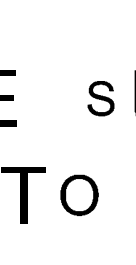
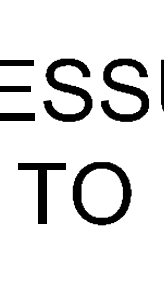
fill: (47, 98) -> (67, 89), added
part: (100, 98) -> (124, 89), size x1.67
part: (79, 195) -> (101, 193), size x1.43

